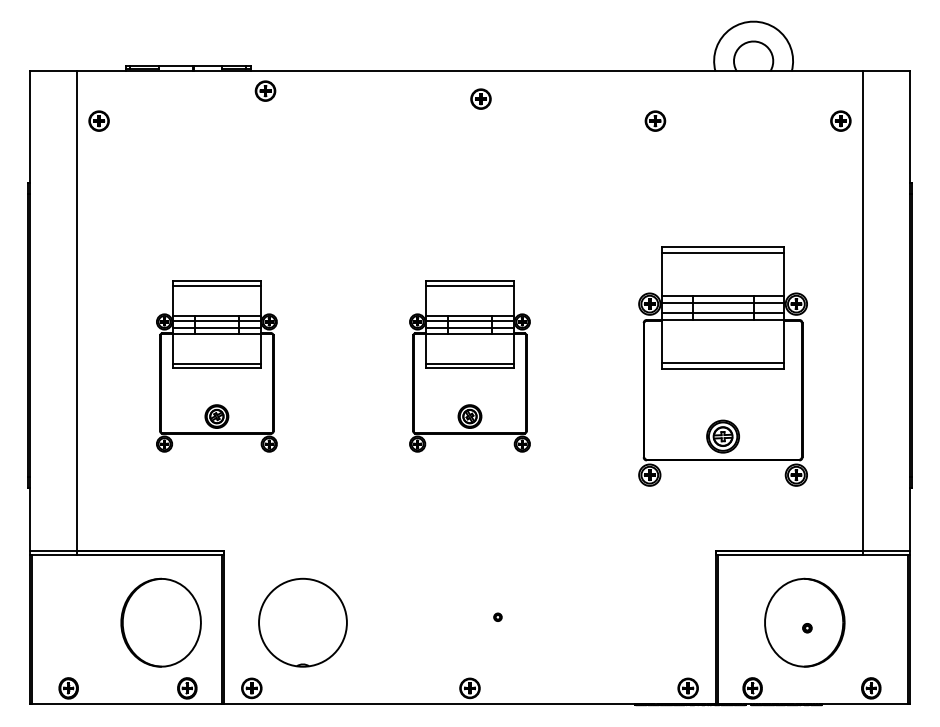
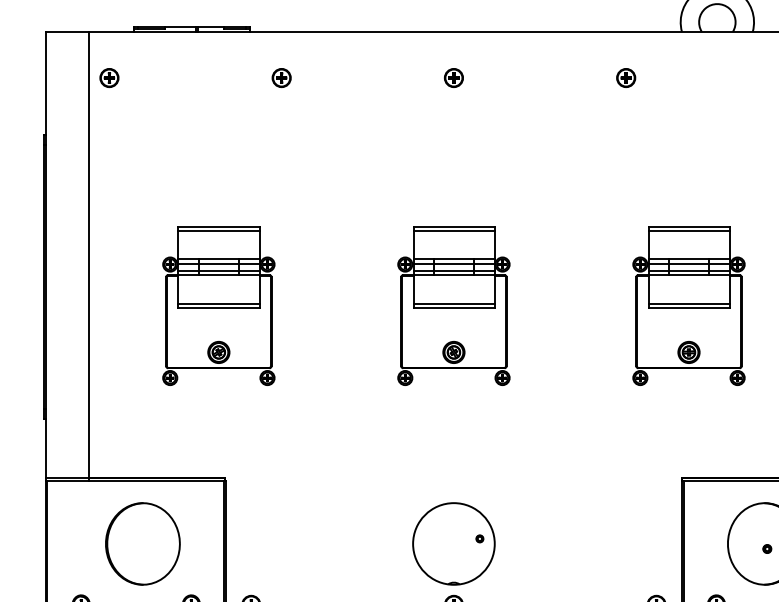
part: (265, 90) -> (281, 77), moved
part: (480, 98) -> (453, 77), moved
part: (722, 366) -> (688, 305), size x0.71
part: (160, 622) -> (142, 543), moved
part: (302, 622) -> (453, 543), moved

